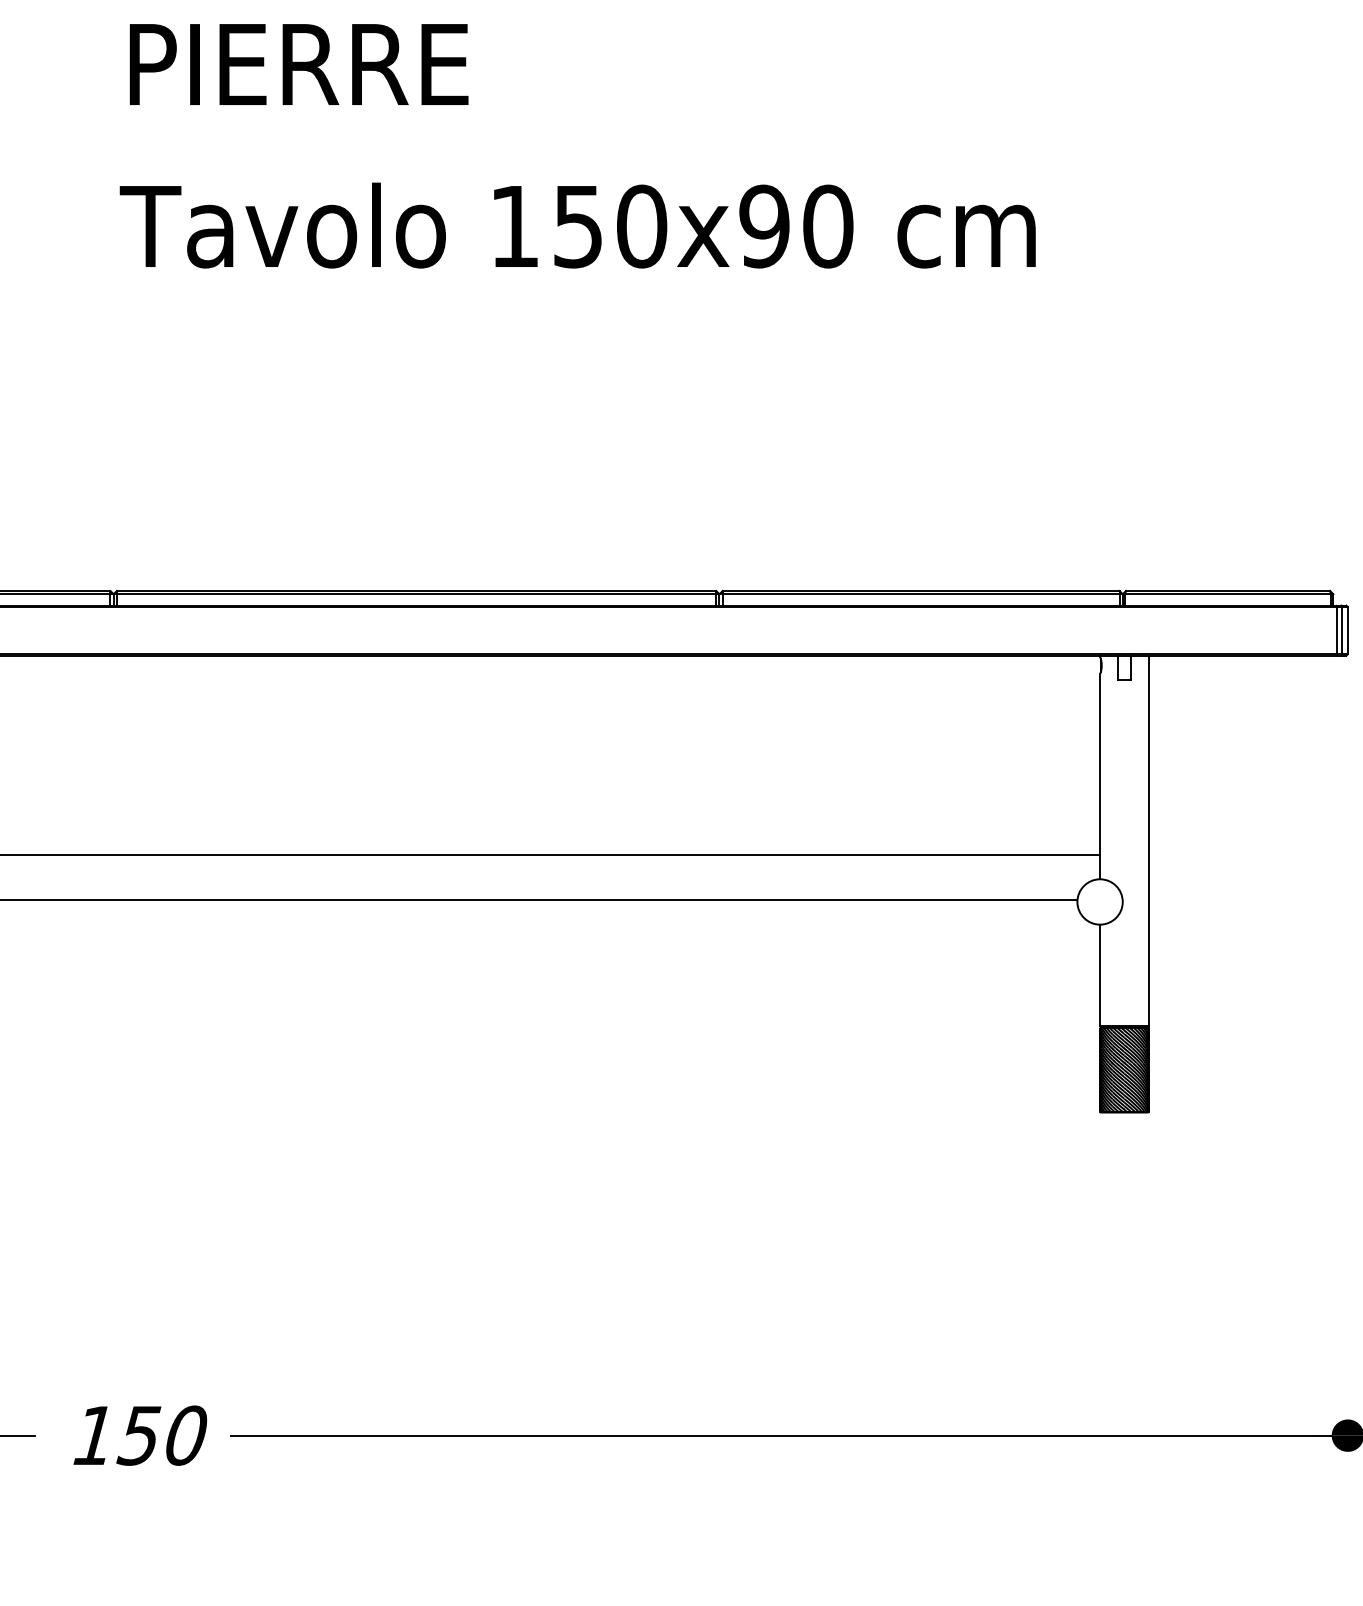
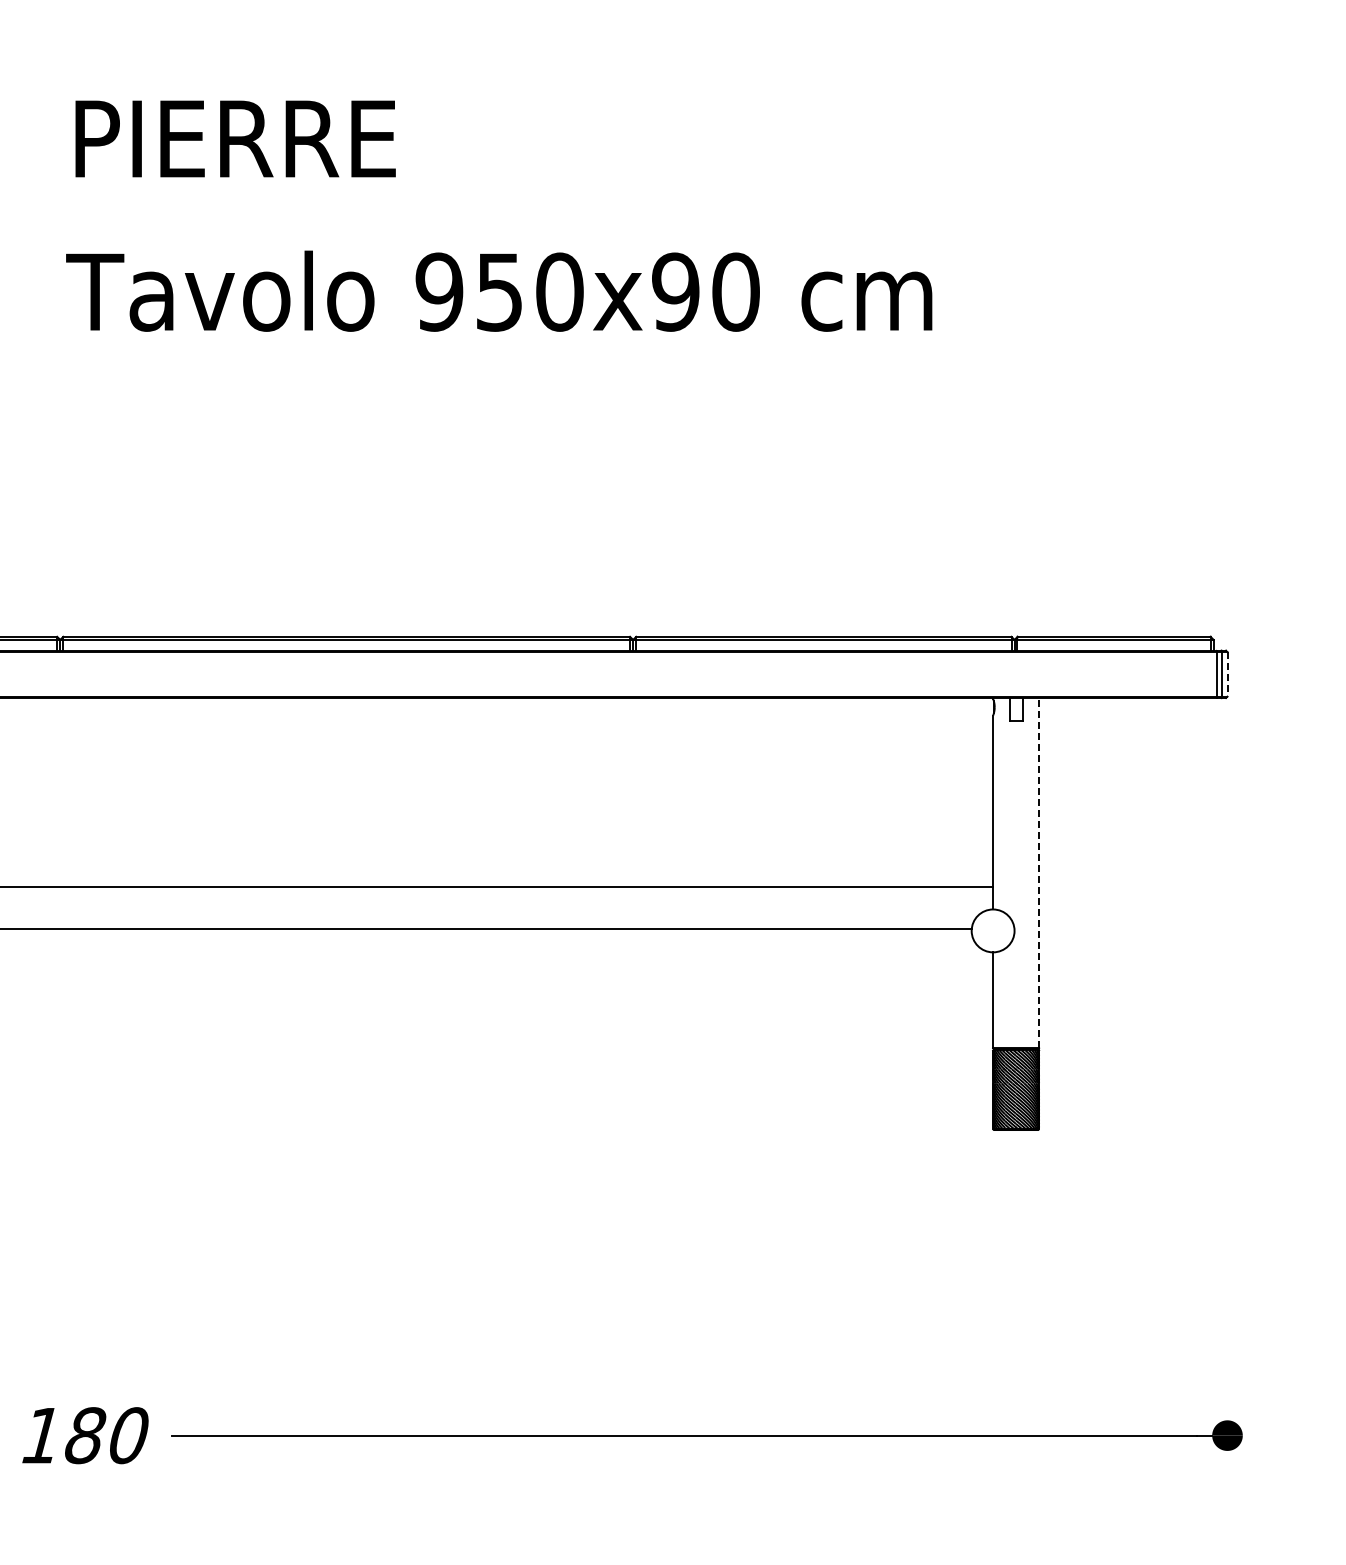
text: (514, 225) -> (439, 291), 150x90 -> 950x90
line: (1347, 630) -> (1227, 674), solid -> dashed
line: (1149, 840) -> (1039, 872), solid -> dashed
text: (139, 1435) -> (84, 1435), 150 -> 180

